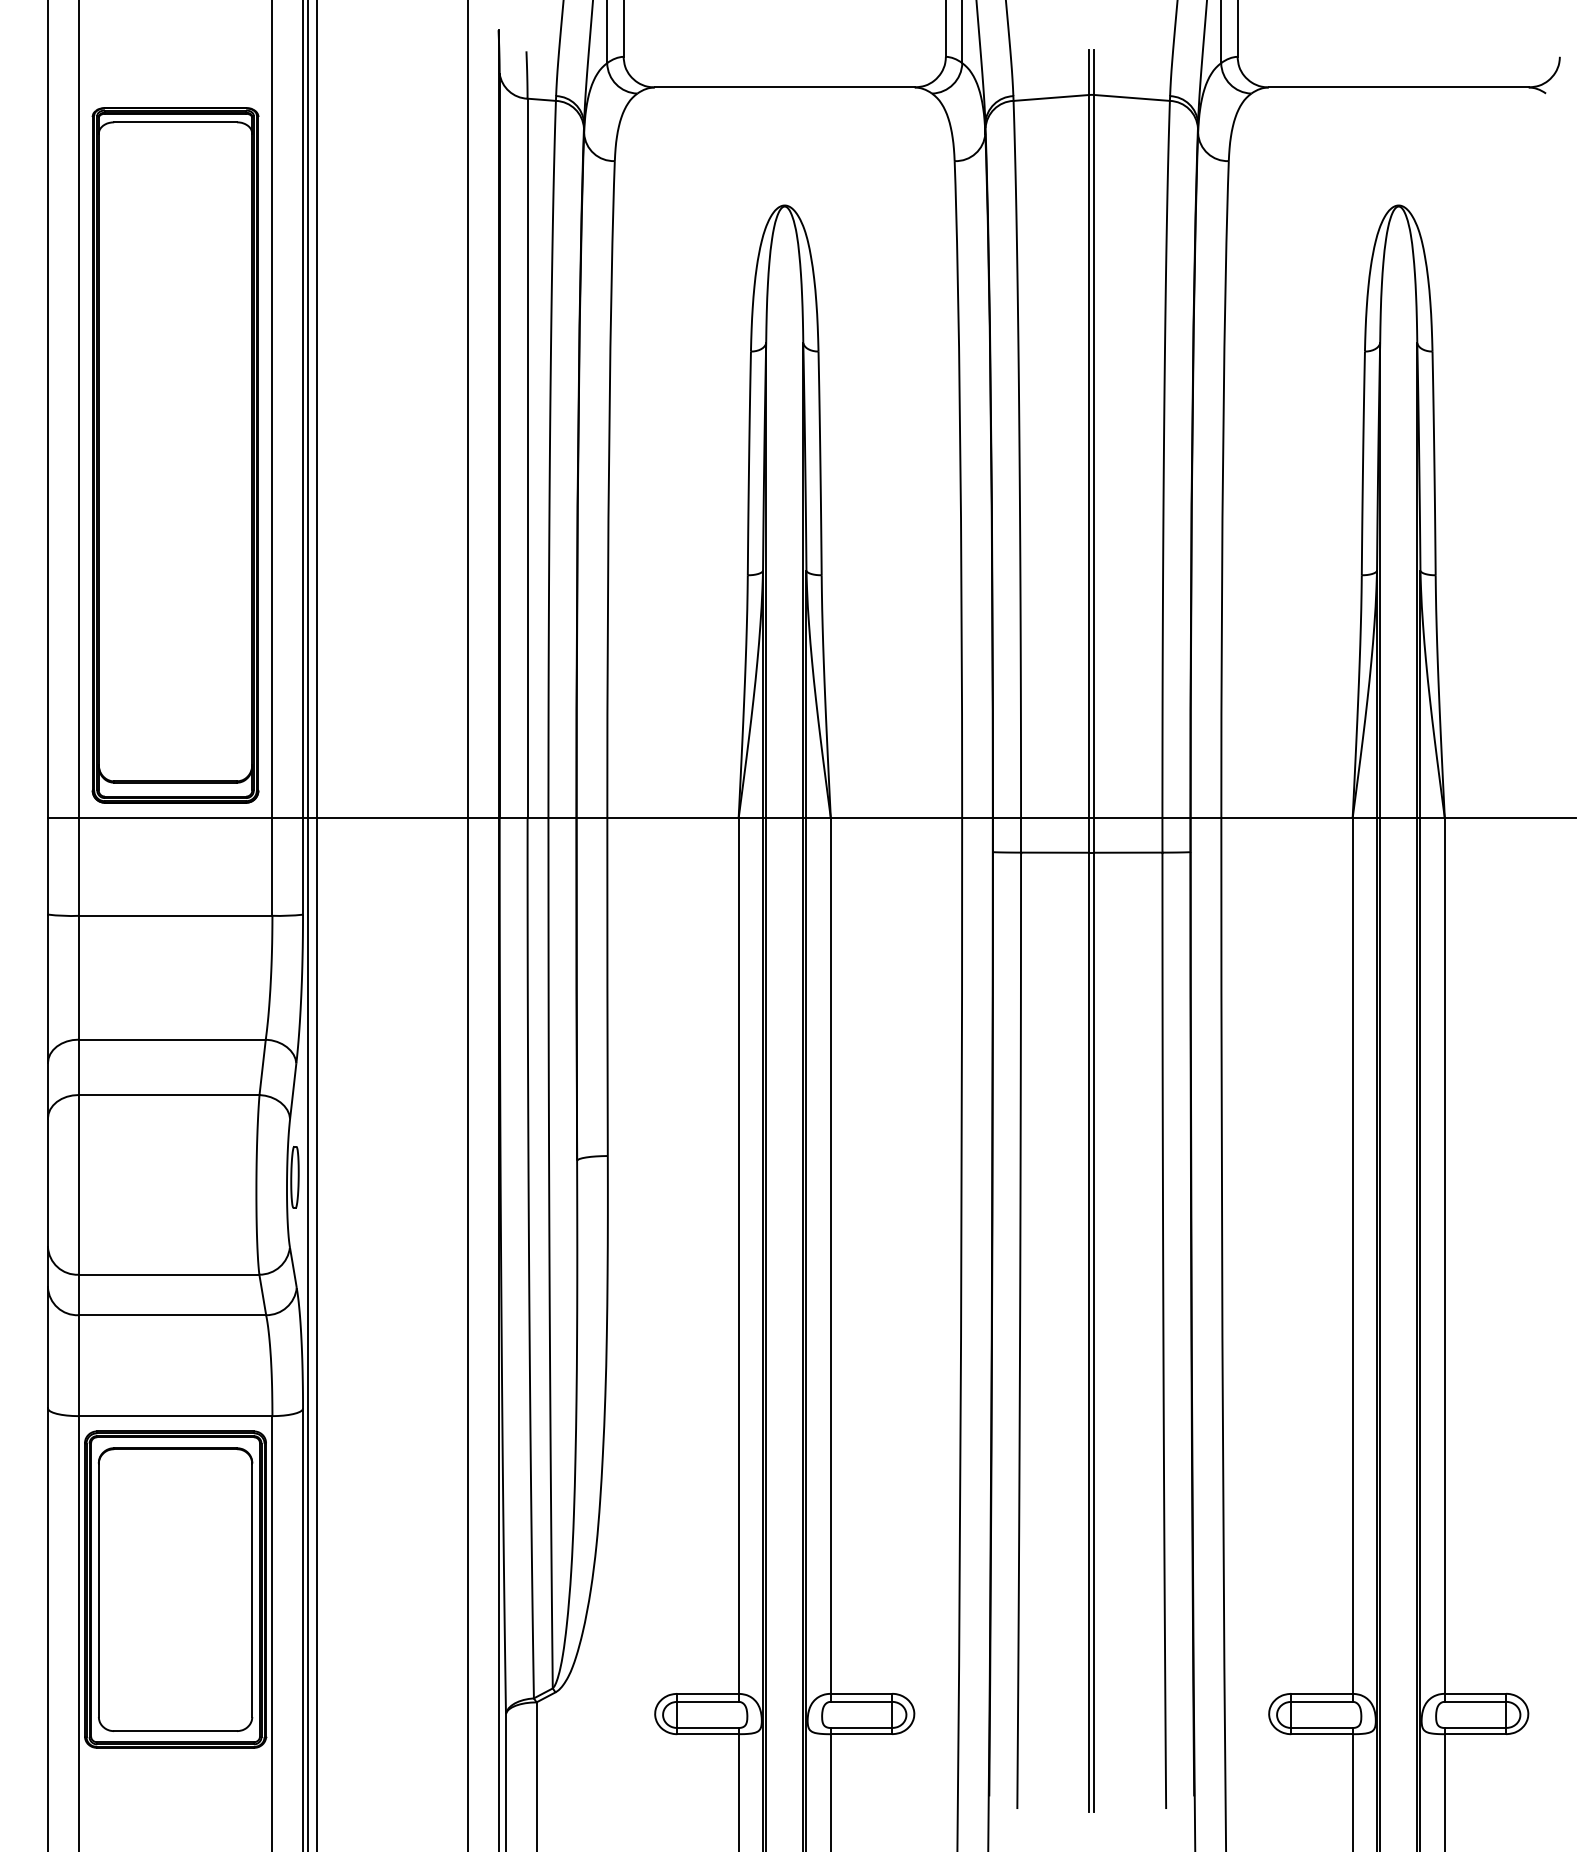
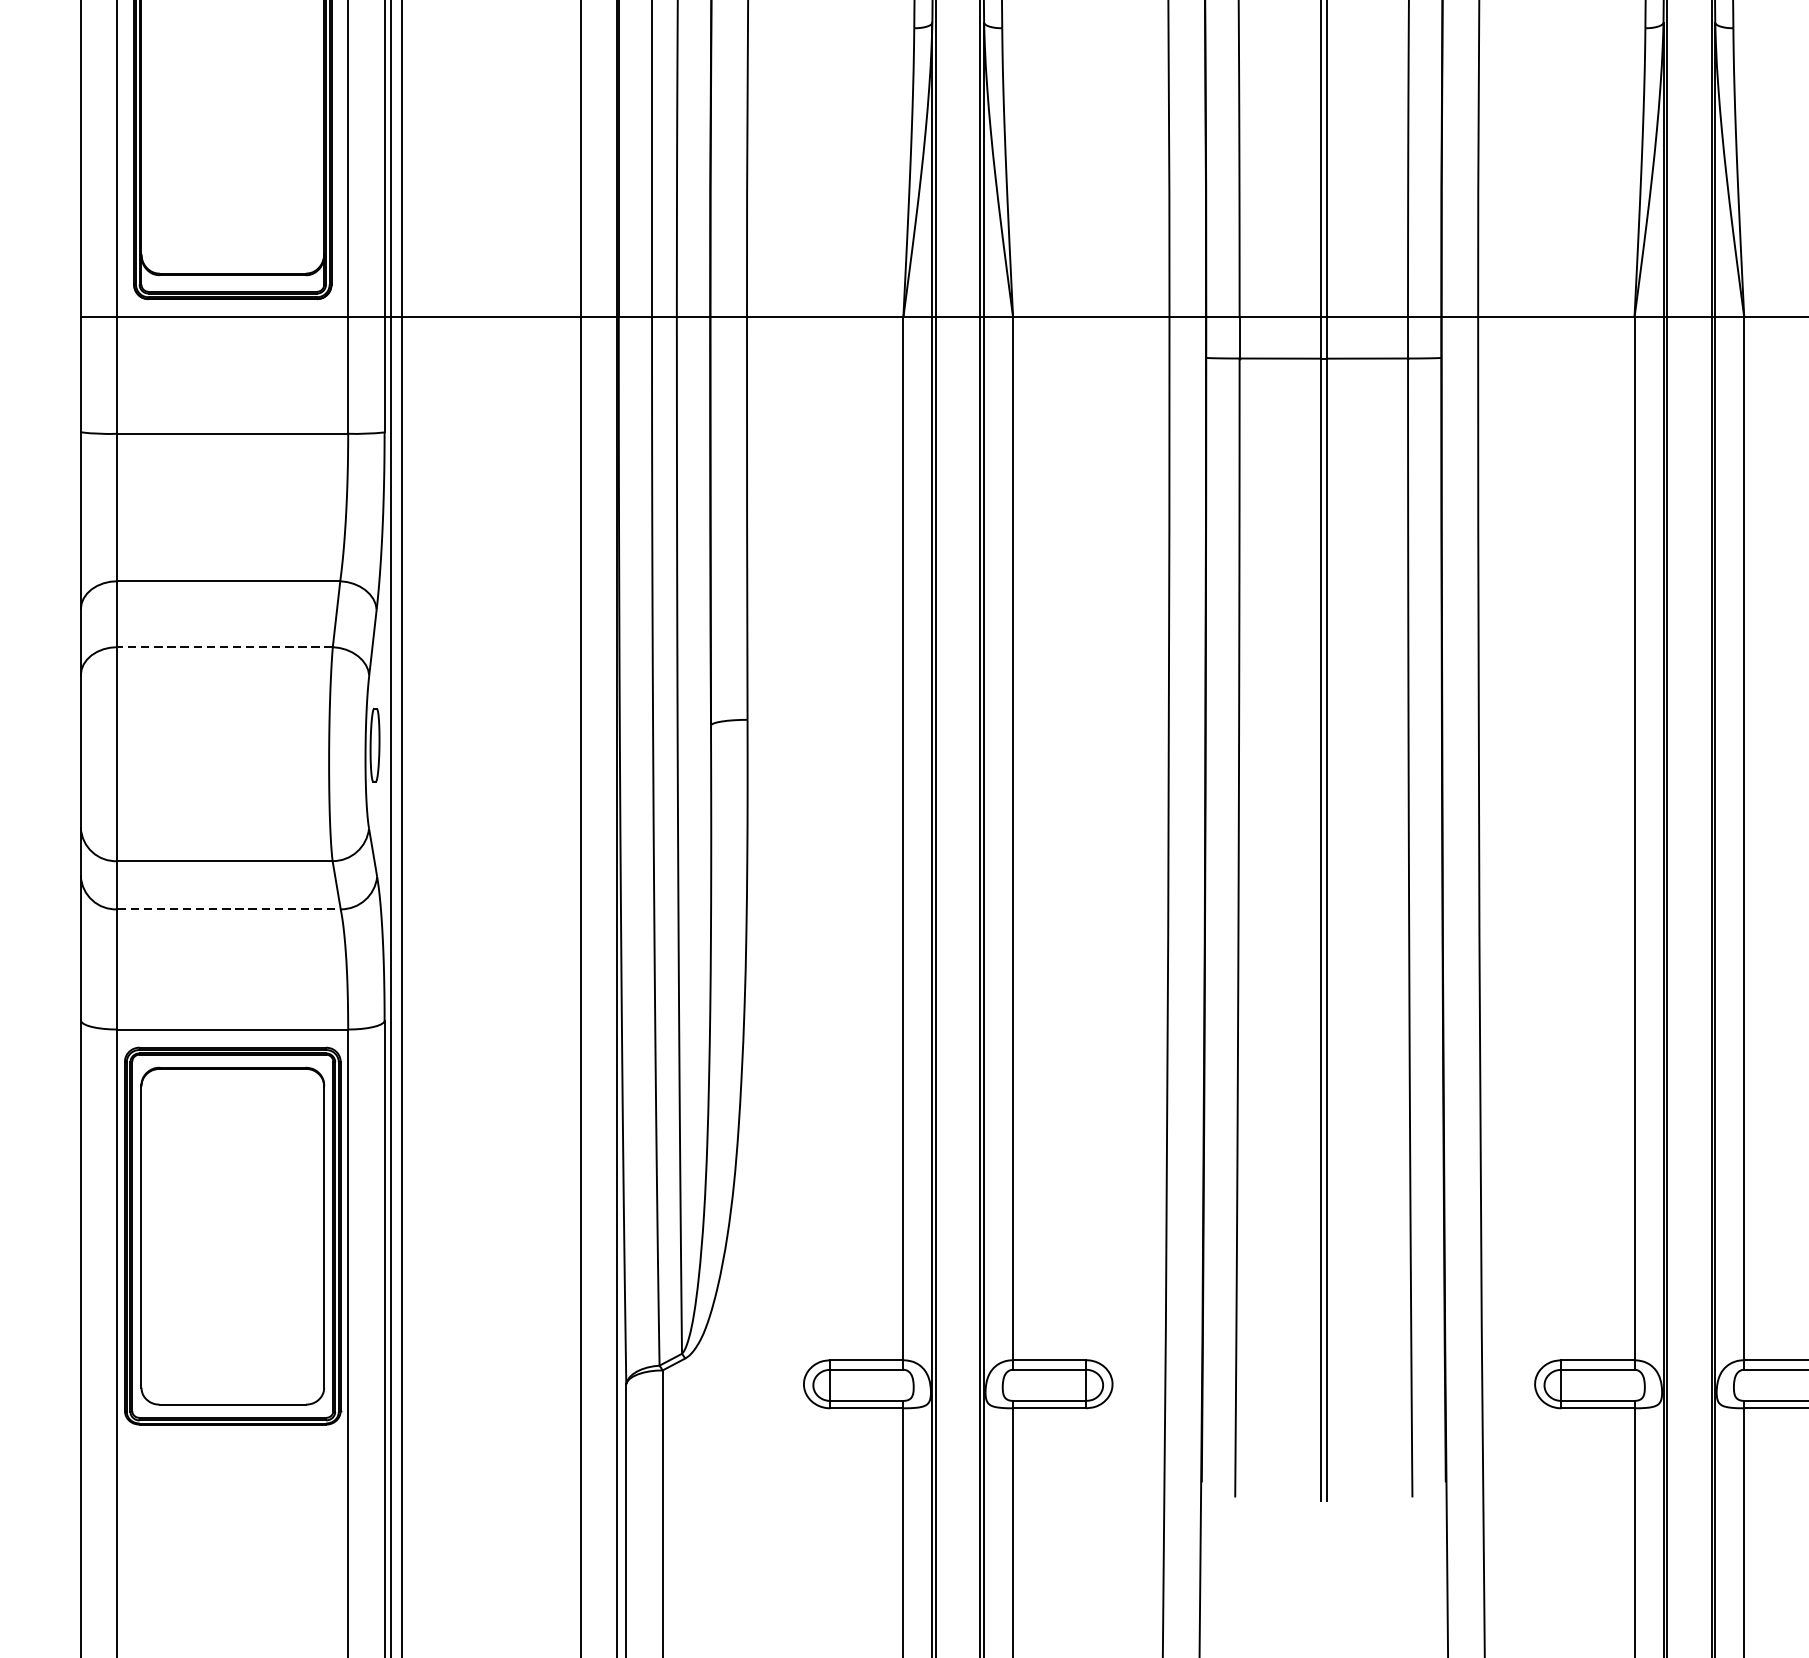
line: (168, 1095) -> (224, 647), solid -> dashed
line: (172, 1315) -> (229, 909), solid -> dashed

